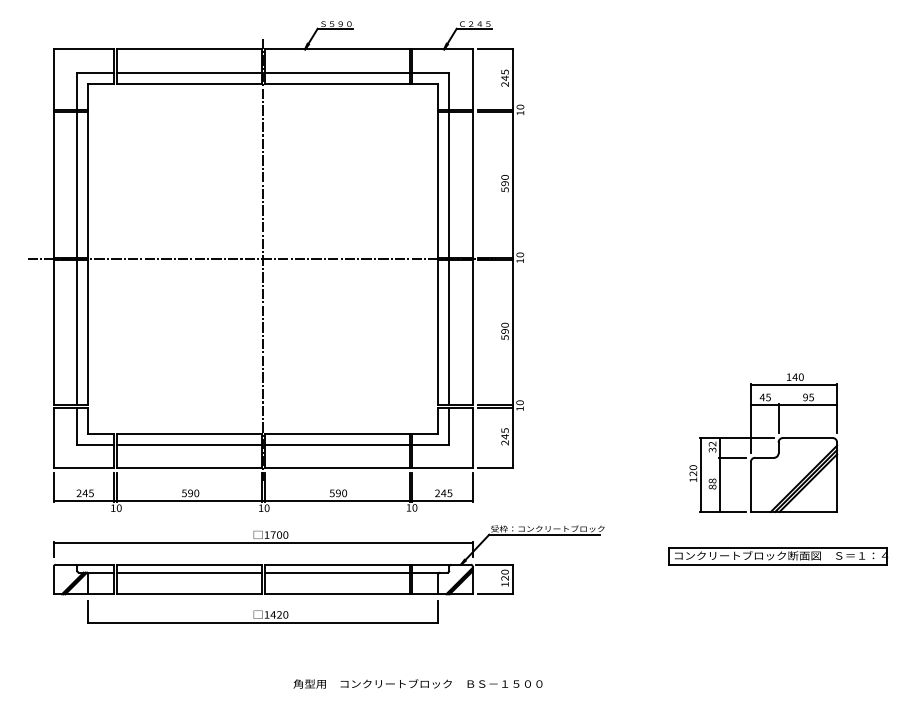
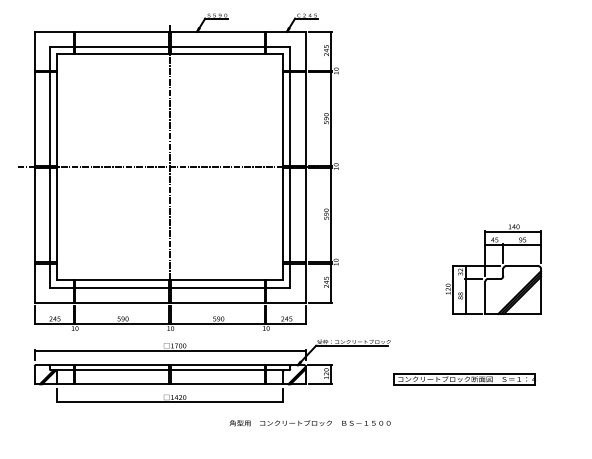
part: (763, 443) -> (493, 269), moved
part: (777, 556) -> (464, 379), moved
text: (417, 684) -> (309, 423), moved

